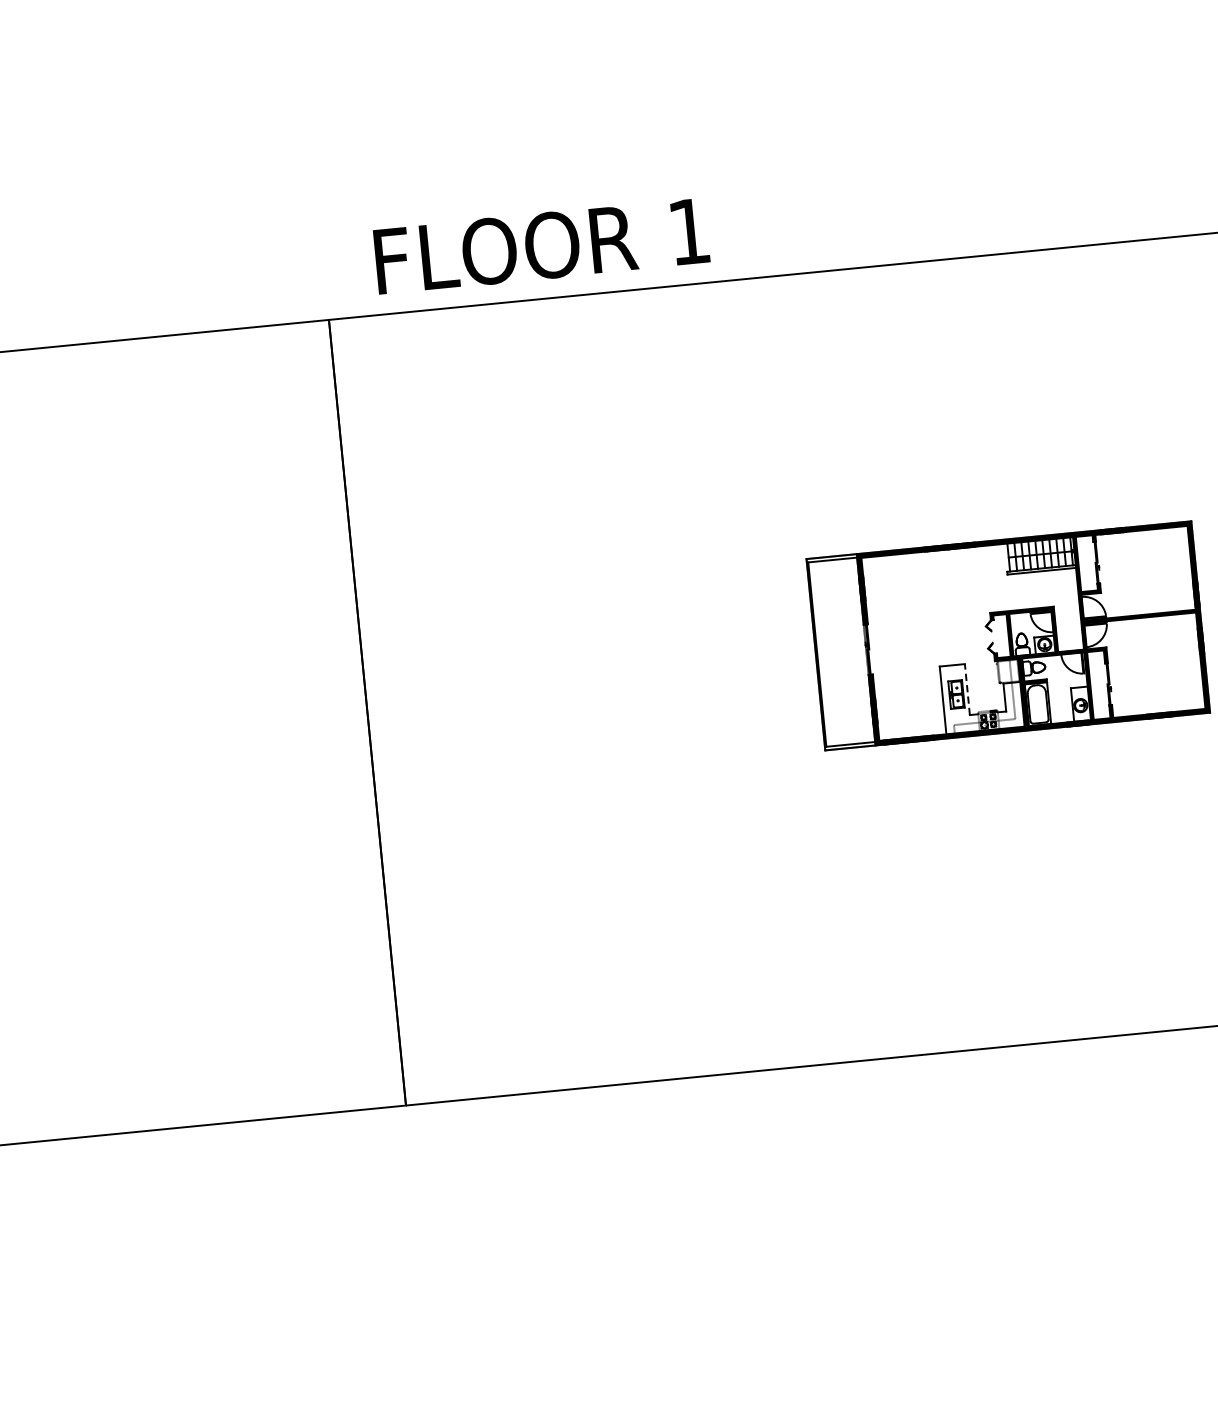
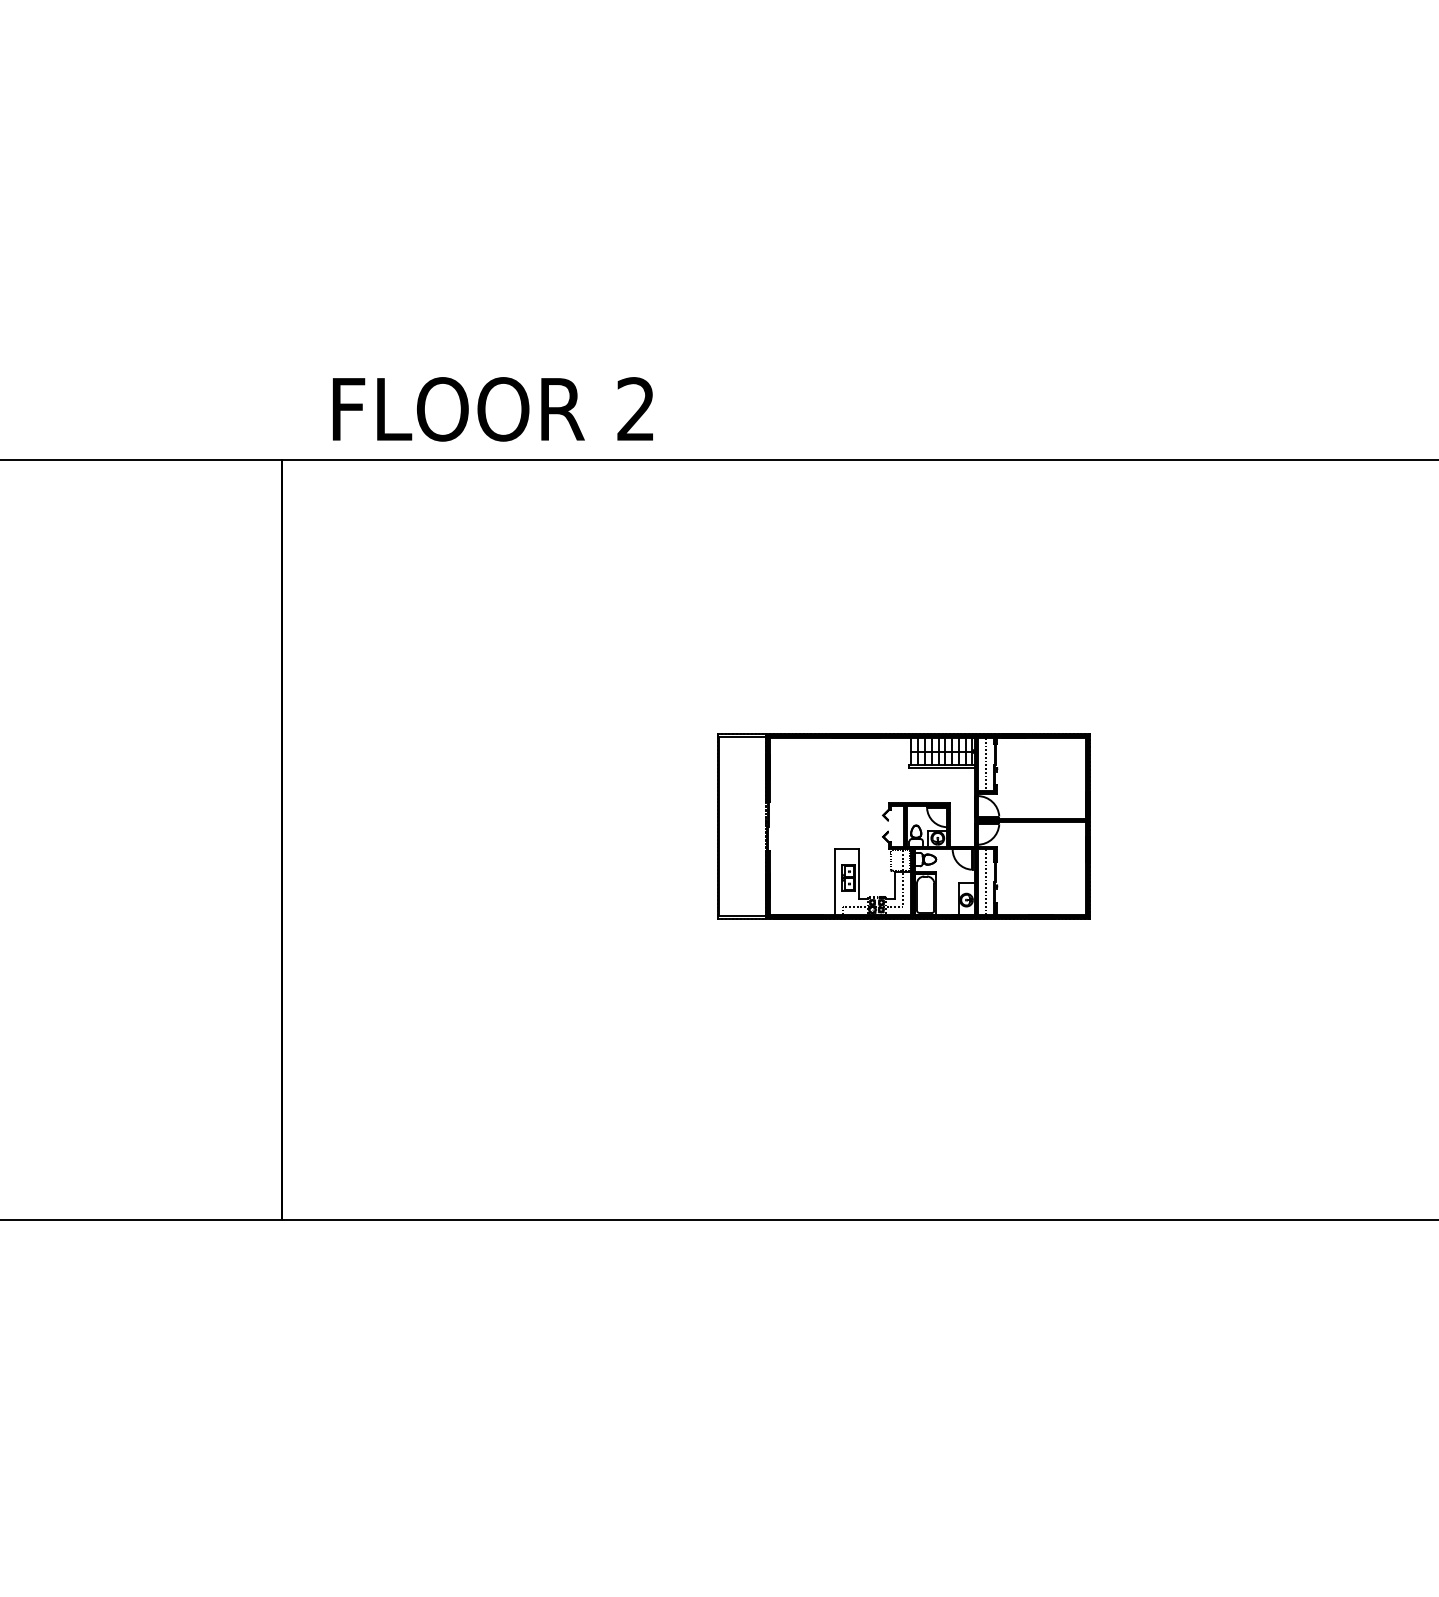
text: (688, 230) -> (635, 408), 1 -> 2
line: (1086, 563) -> (985, 764), added
line: (1098, 685) -> (985, 882), added
line: (967, 689) -> (859, 874), dashed -> solid

